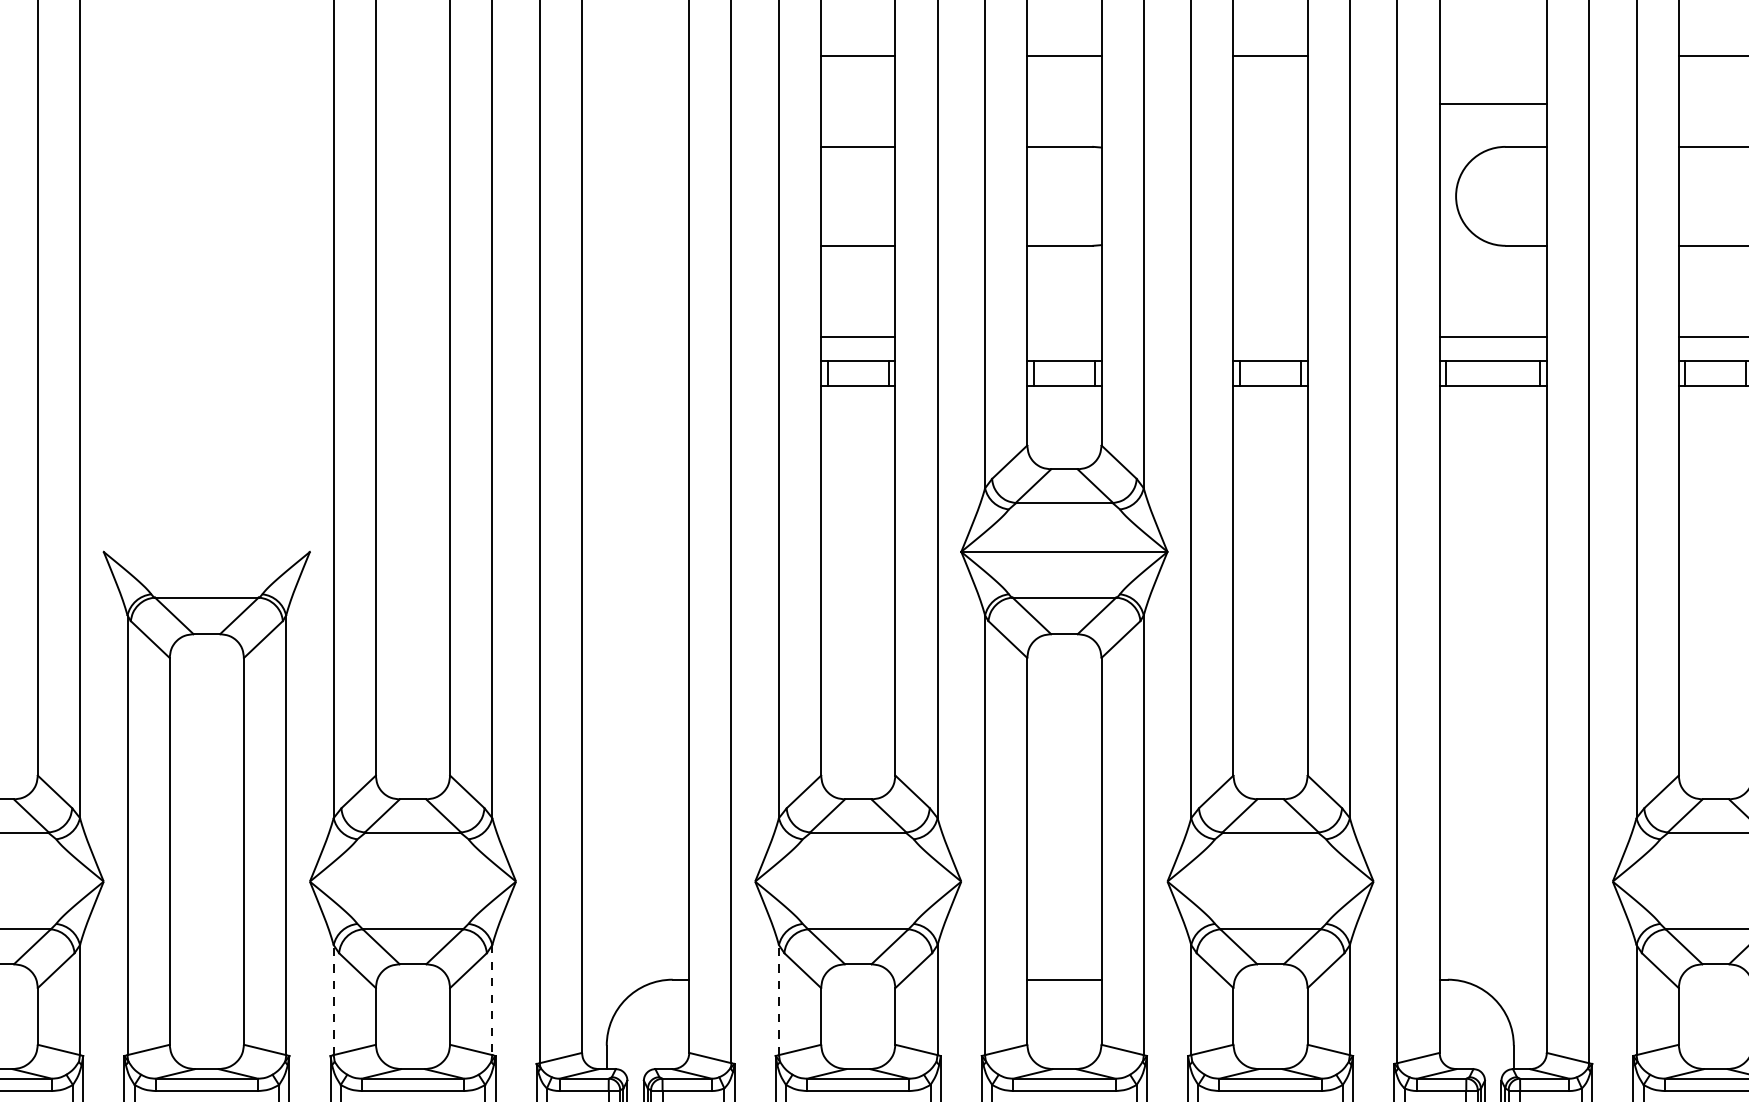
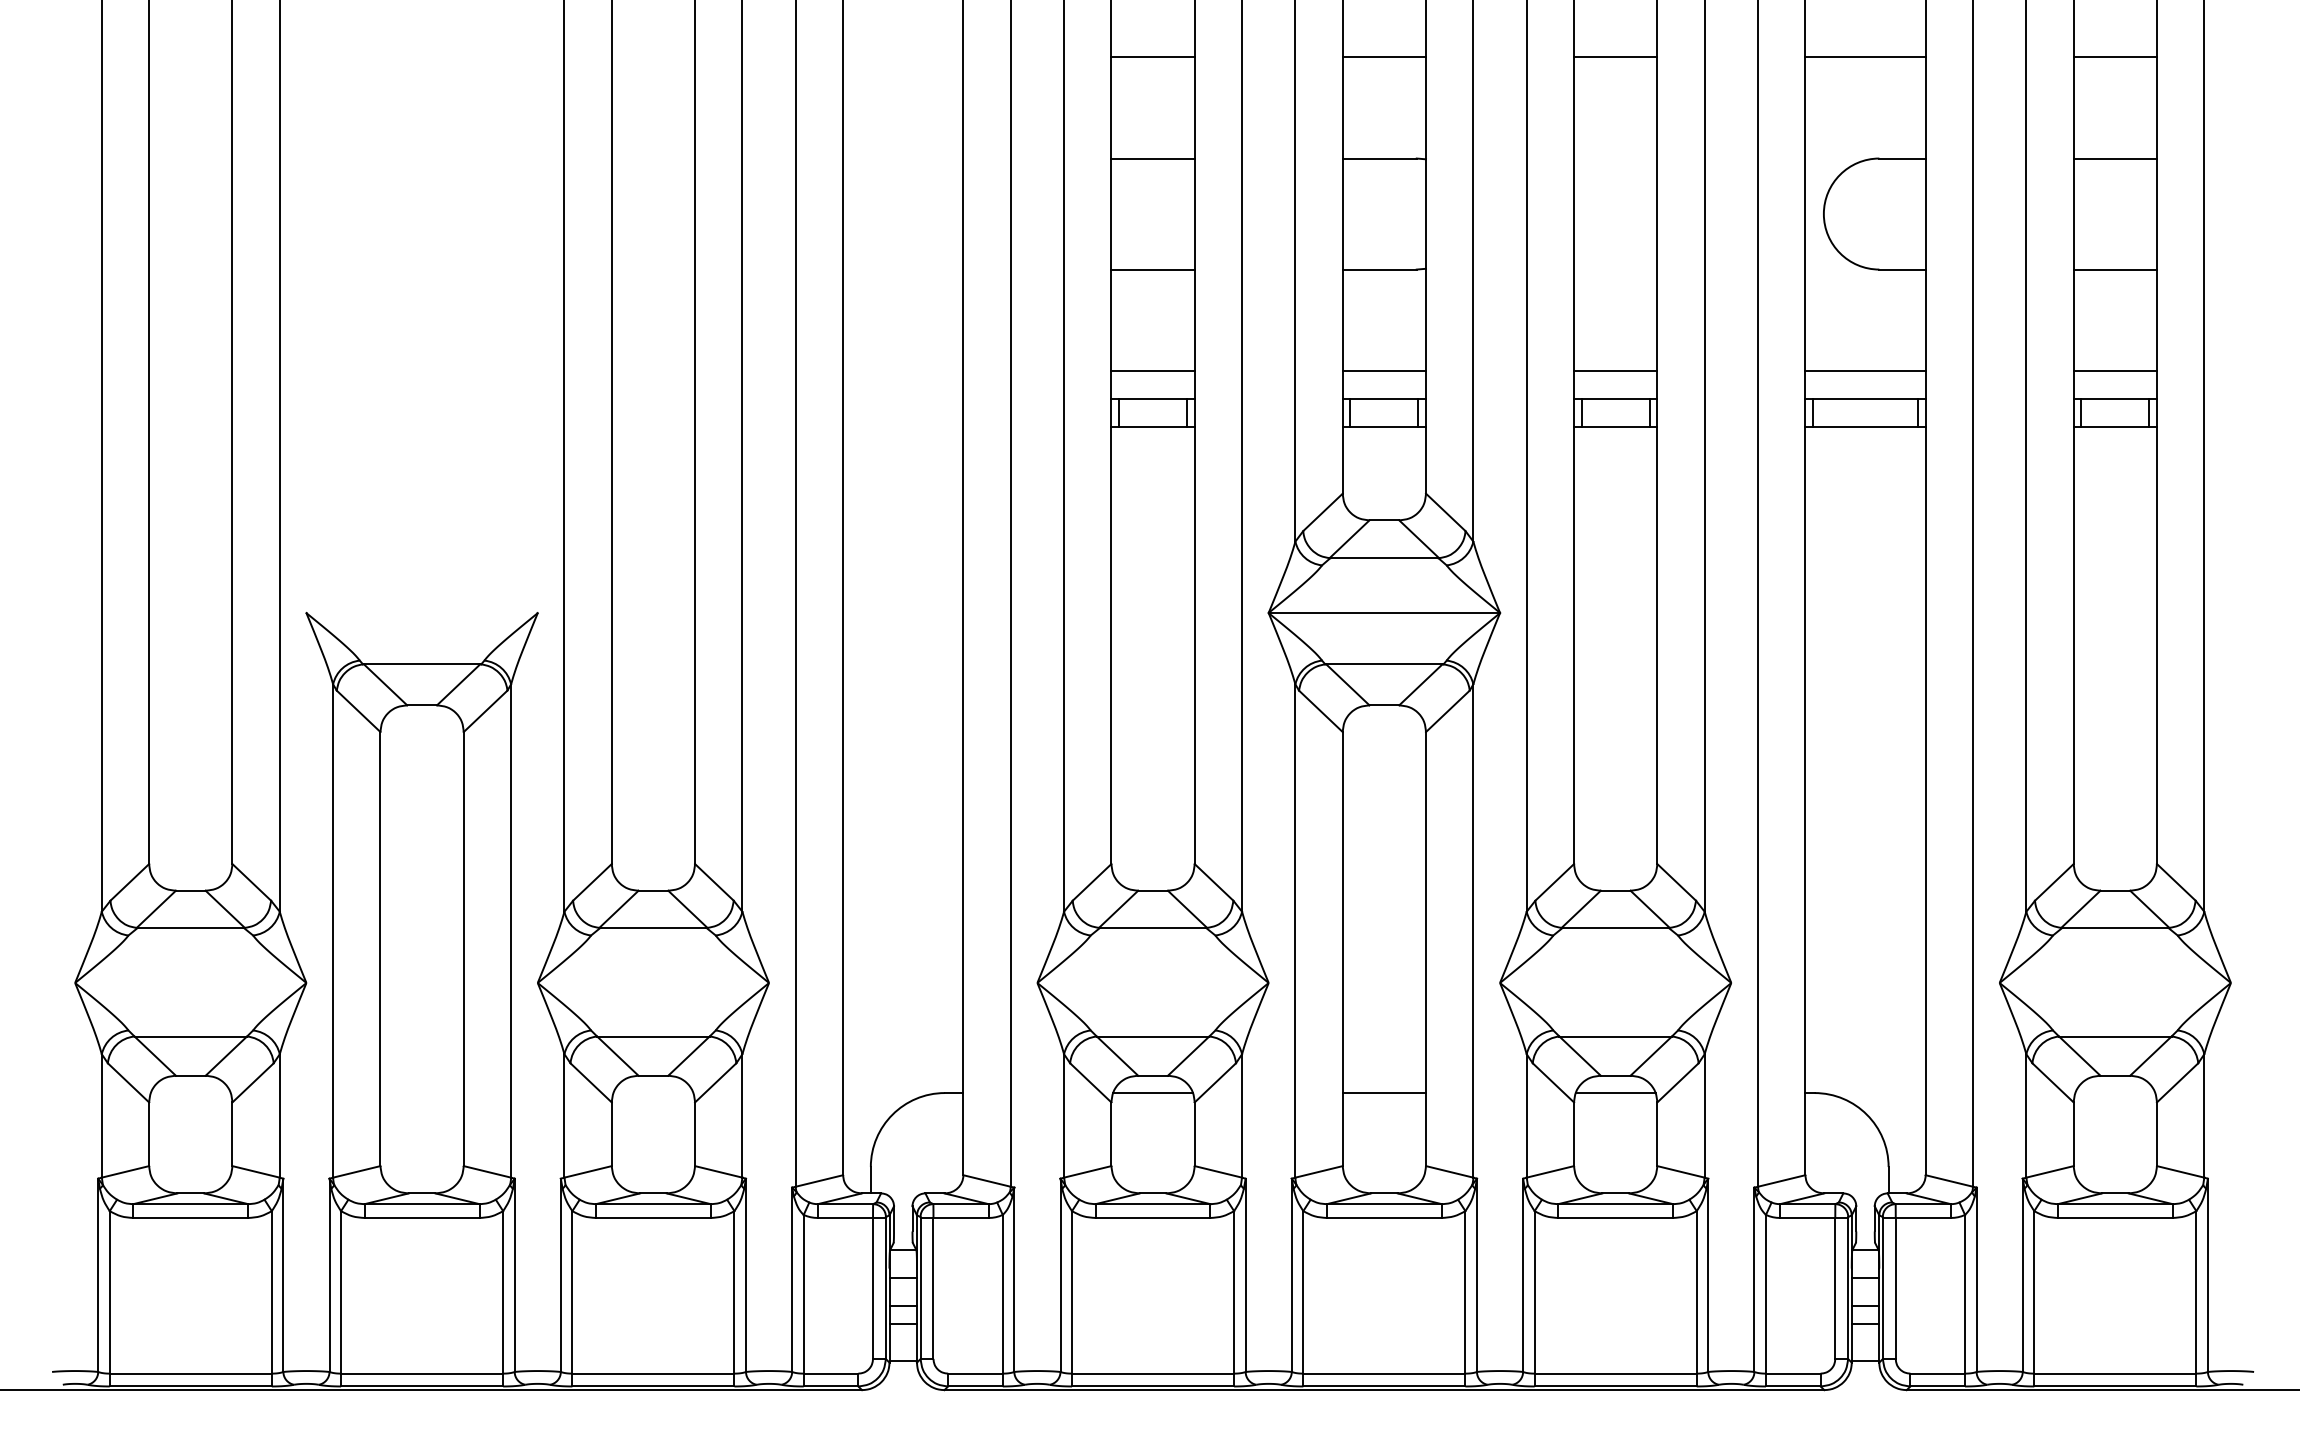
line: (1493, 104) -> (1865, 56), moved
line: (1064, 336) -> (1384, 371), added
line: (1270, 336) -> (1615, 371), added
line: (857, 980) -> (1152, 1093), added
line: (1270, 980) -> (1615, 1093), added
line: (333, 999) -> (564, 1115), dashed -> solid
line: (492, 999) -> (742, 1115), dashed -> solid
line: (779, 999) -> (1064, 1115), dashed -> solid

